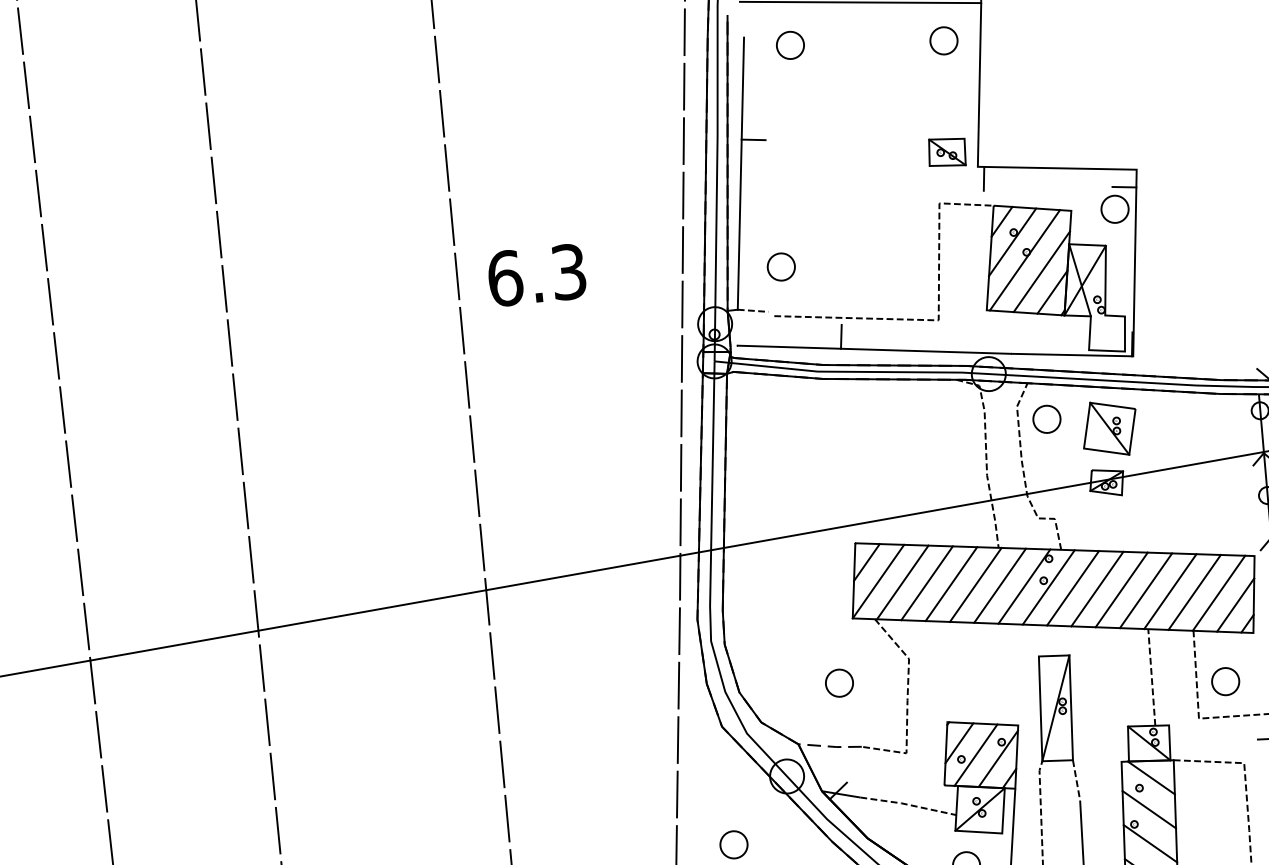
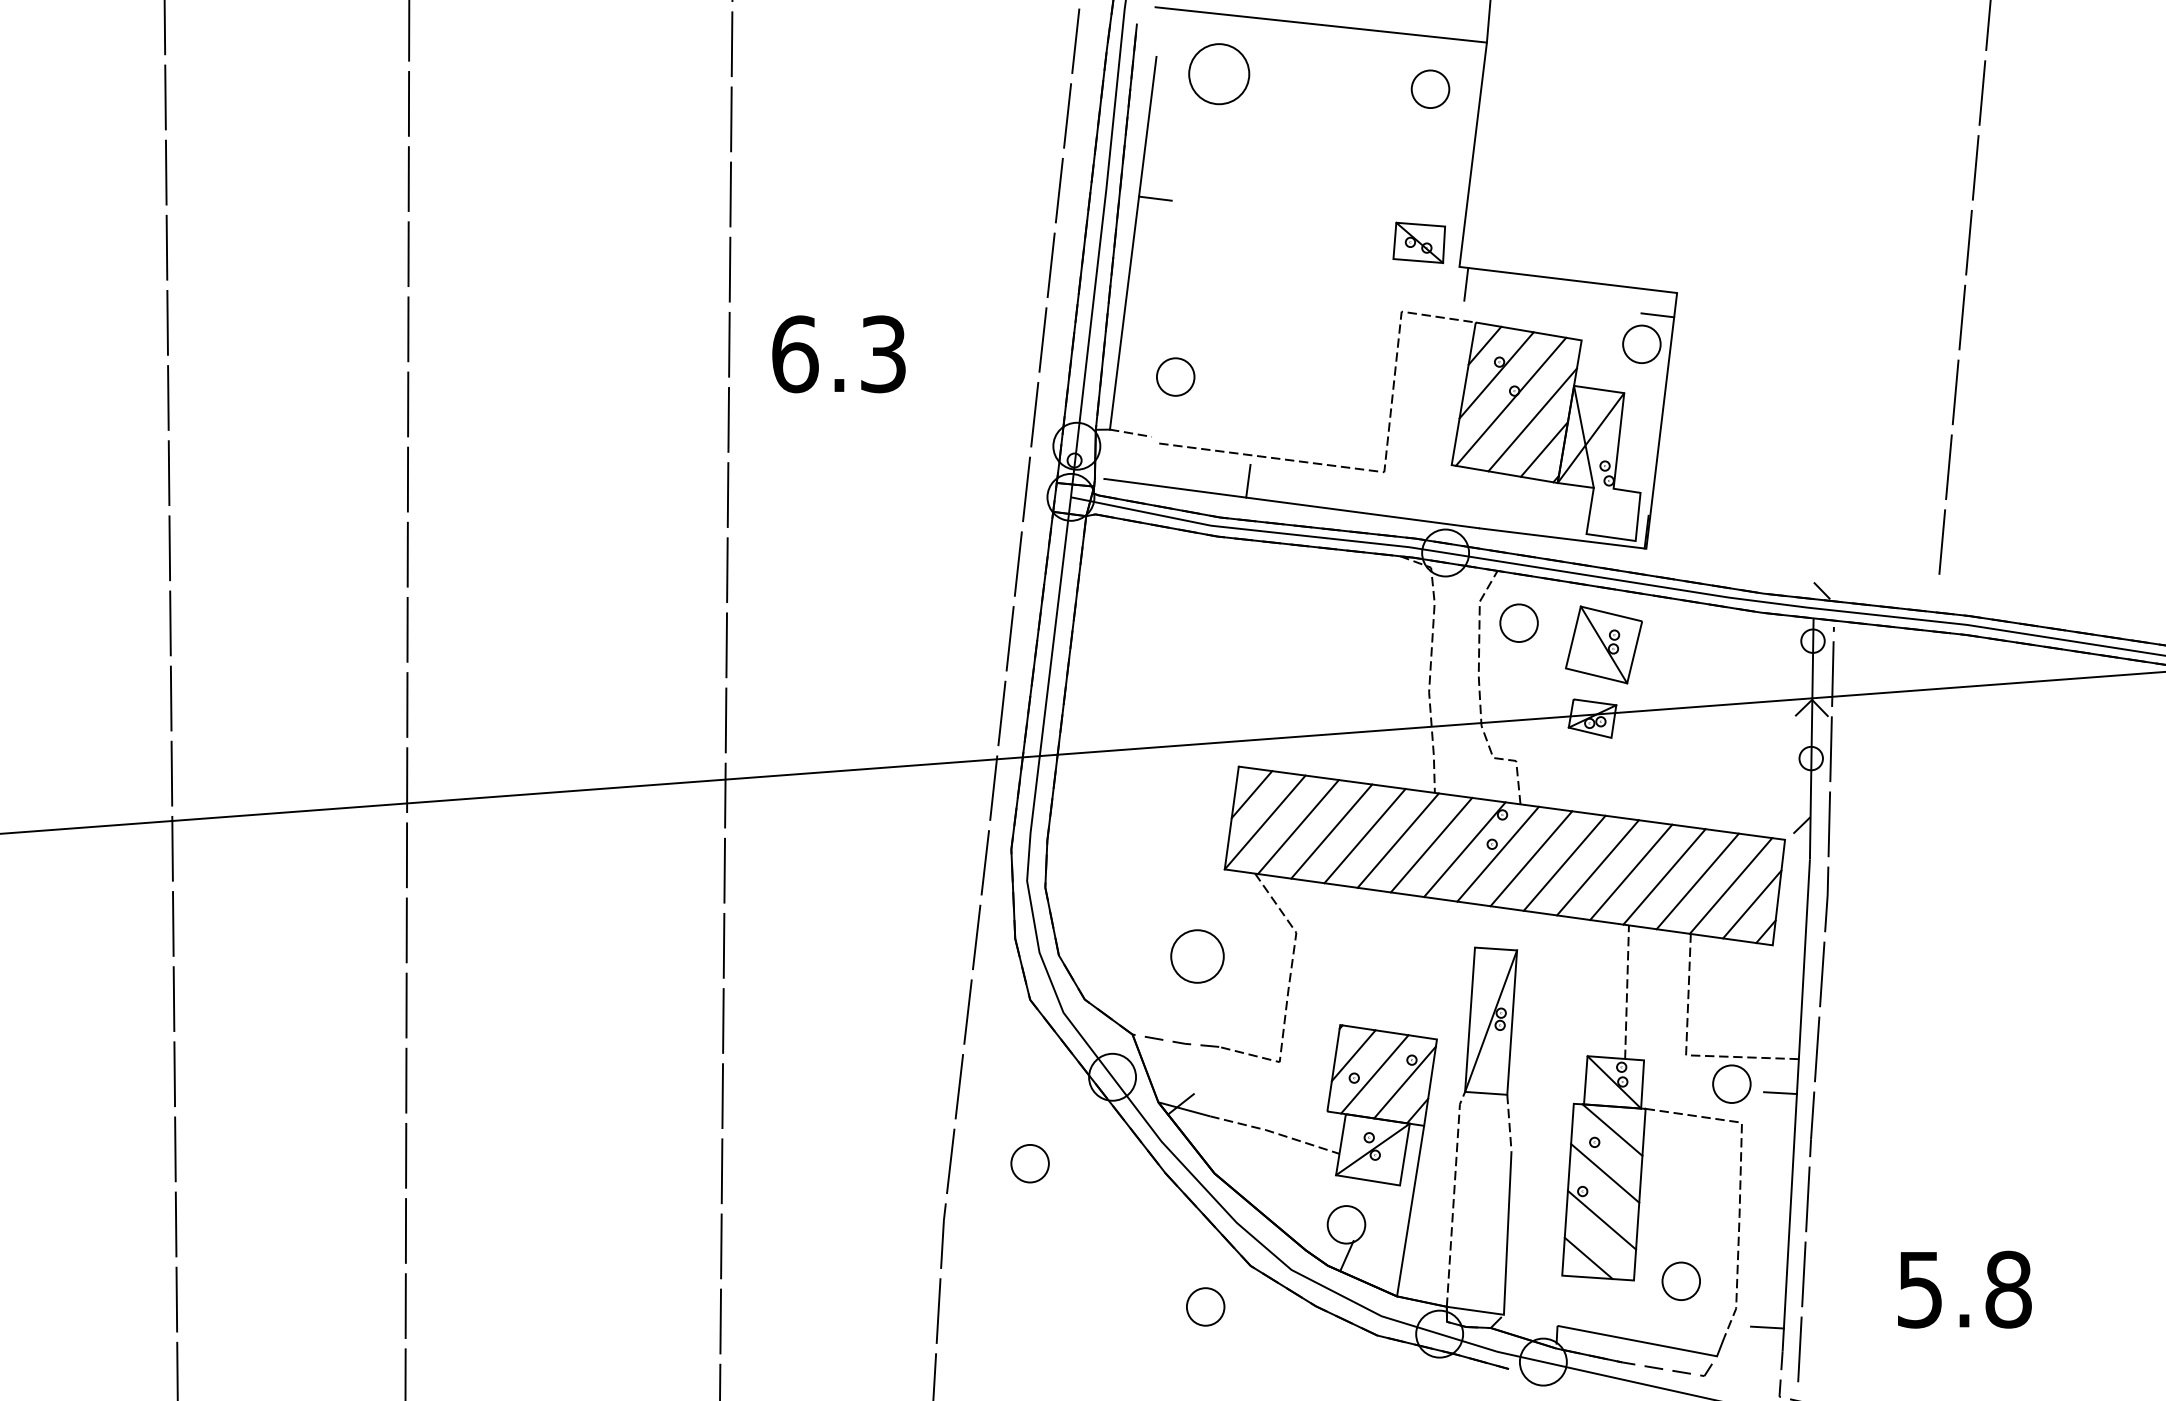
part: (789, 45) -> (1218, 73), size x1.6
part: (1225, 681) -> (1731, 1083), moved
part: (839, 683) -> (1197, 956), size x1.4

